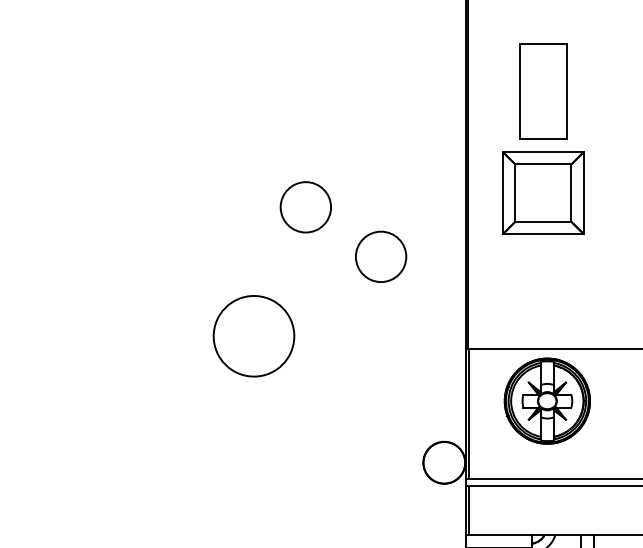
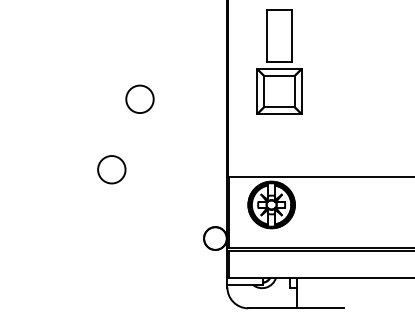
part: (543, 137) -> (279, 61), moved
circle: (380, 255) -> (180, 125), removed
circle: (253, 336) -> (111, 169), size x0.62

